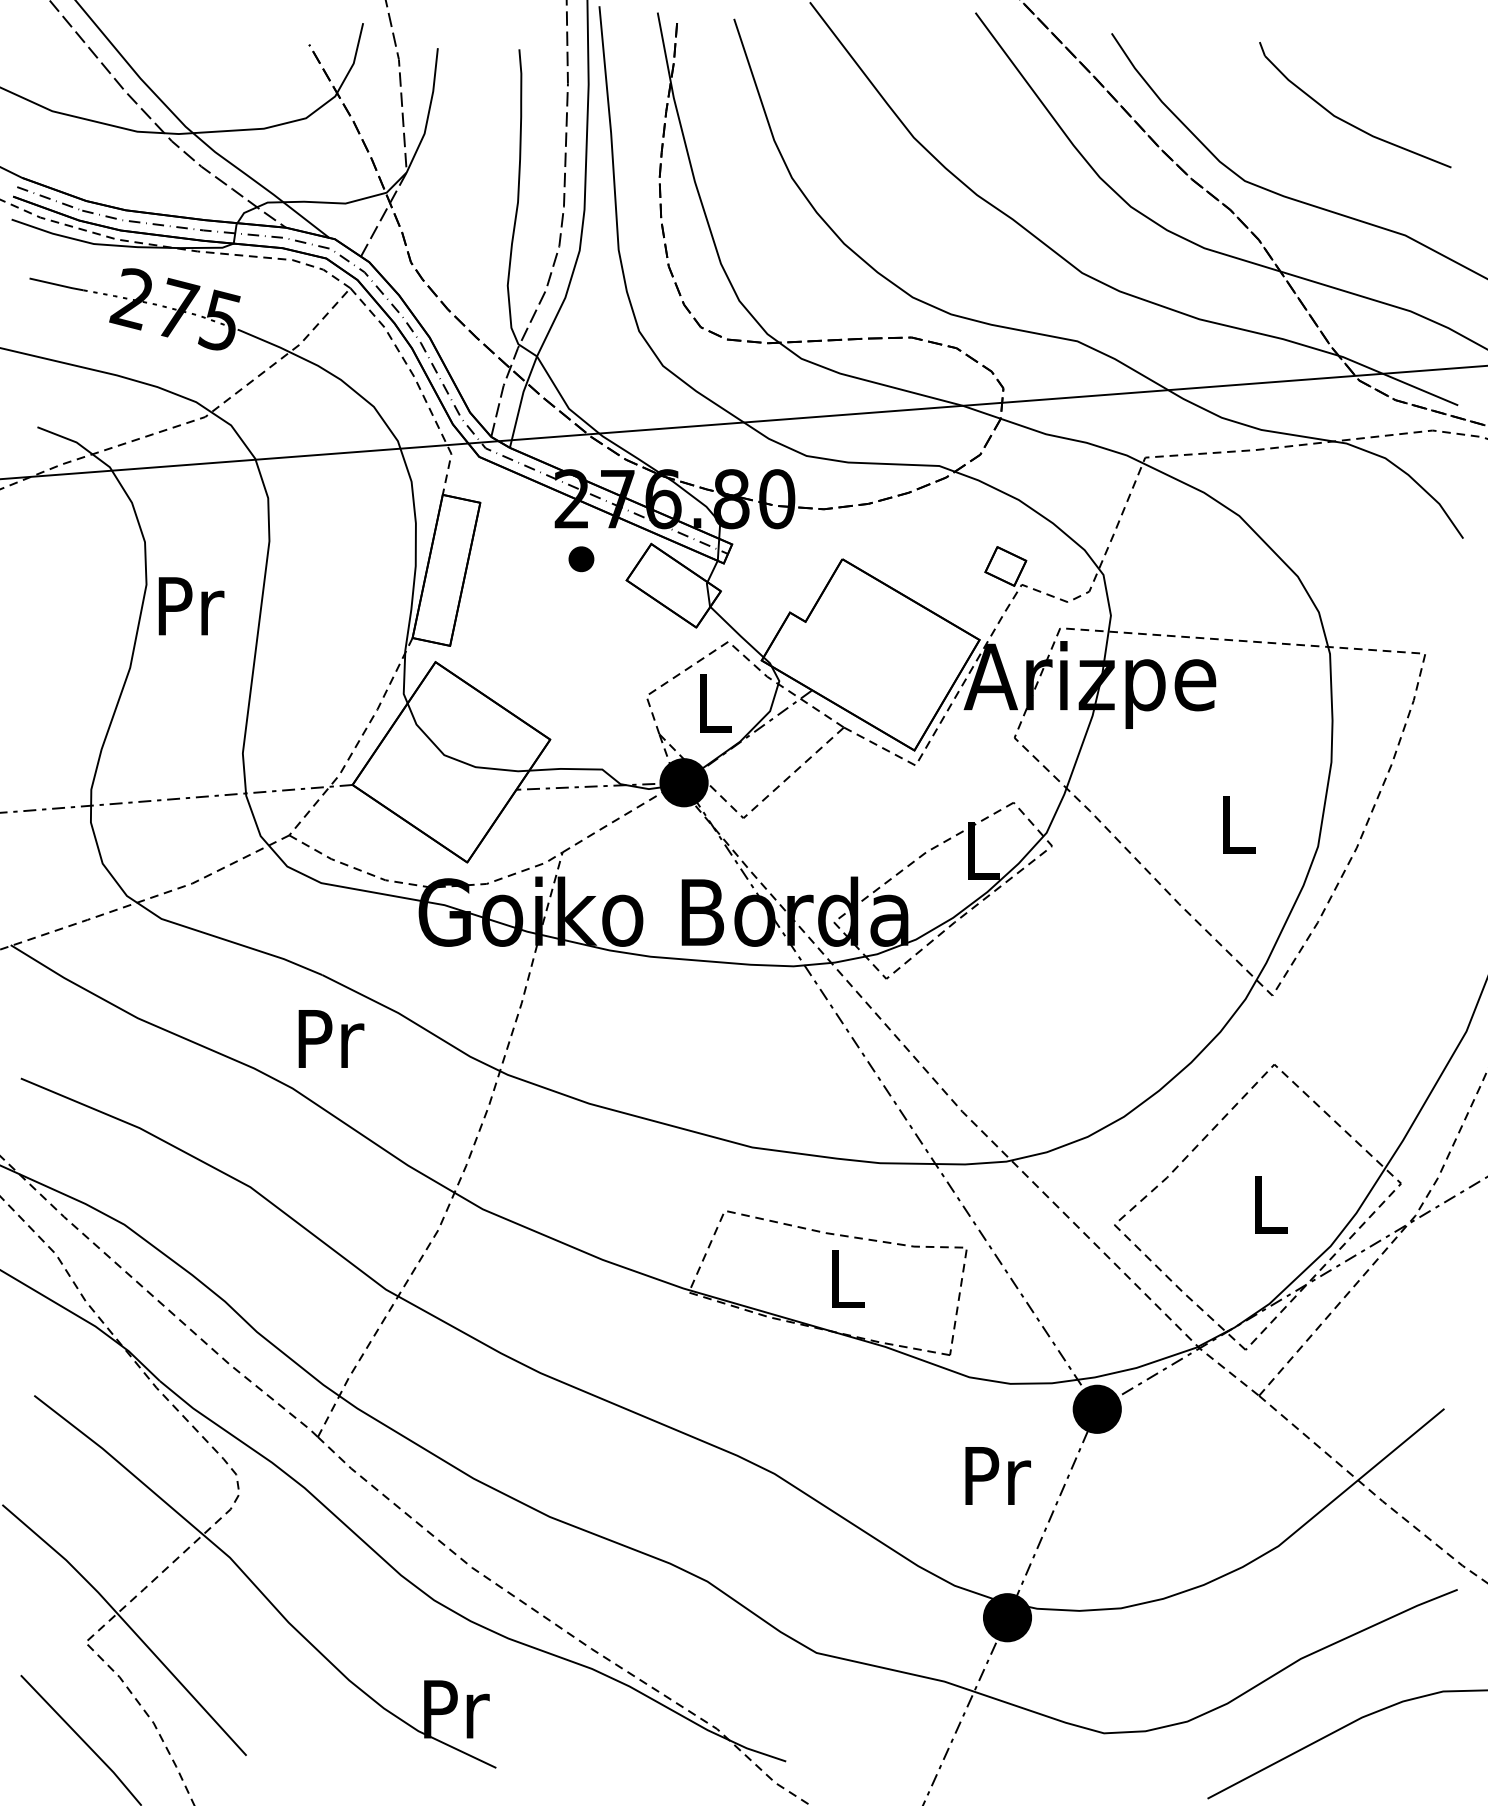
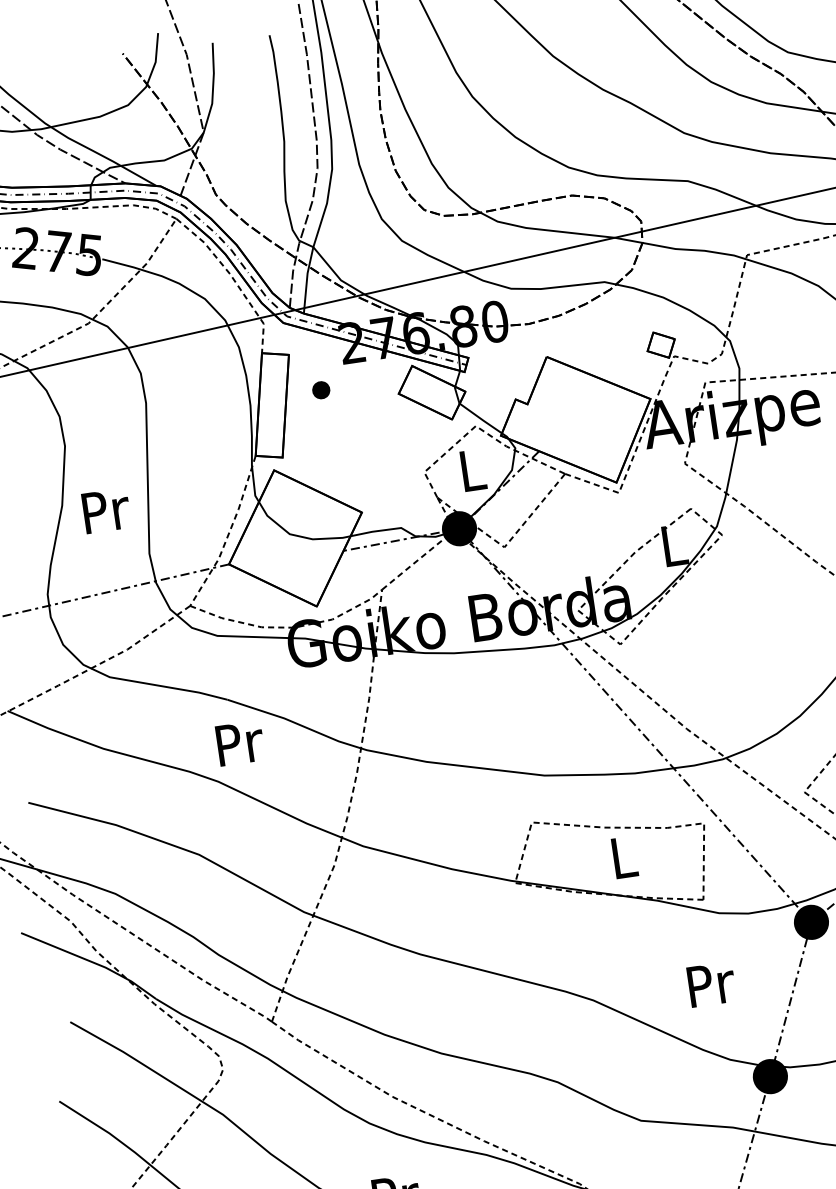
part: (581, 559) -> (321, 390), moved
text: (191, 606) -> (106, 511), moved
text: (997, 1475) -> (711, 984), moved

